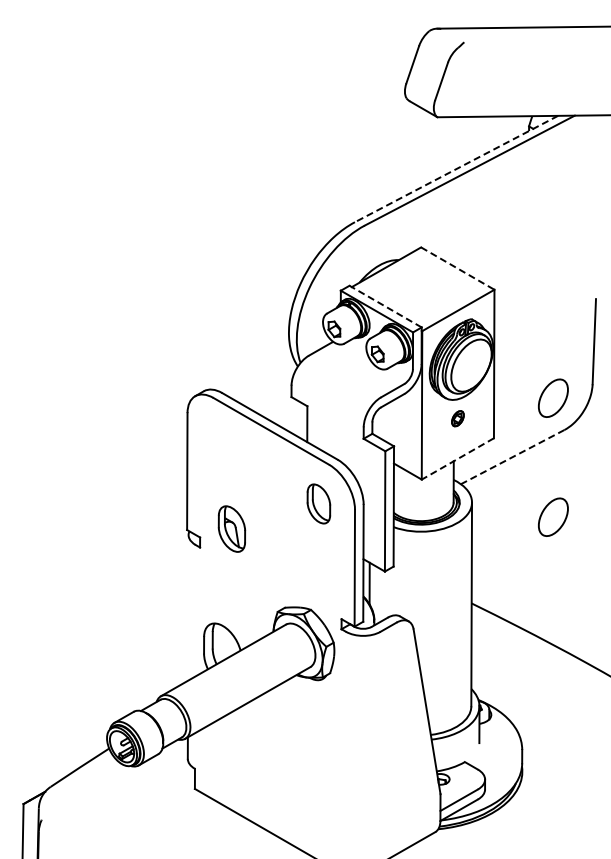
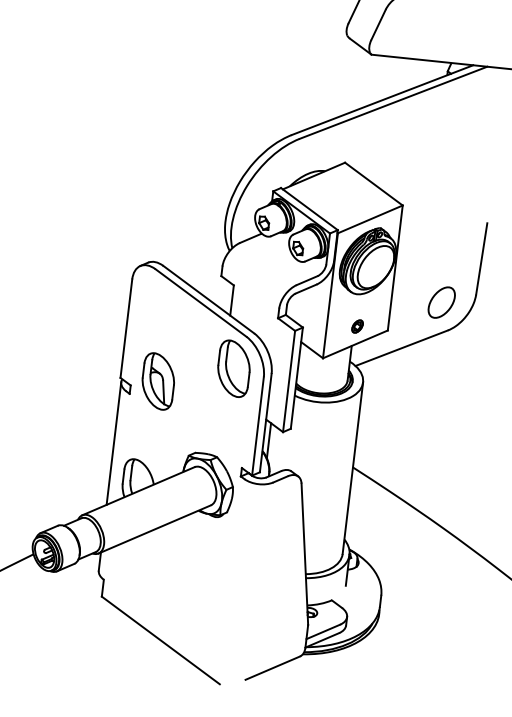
line: (456, 169) -> (382, 100), dashed -> solid
line: (458, 268) -> (374, 184), dashed -> solid
line: (385, 306) -> (309, 208), dashed -> solid
part: (457, 418) -> (357, 326), moved
line: (512, 457) -> (401, 348), dashed -> solid
line: (457, 458) -> (355, 343), dashed -> solid
part: (318, 503) -> (233, 368), size x1.67
part: (553, 516) -> (430, 402), removed
part: (231, 528) -> (158, 380), size x1.43
line: (188, 607) -> (114, 443), added

